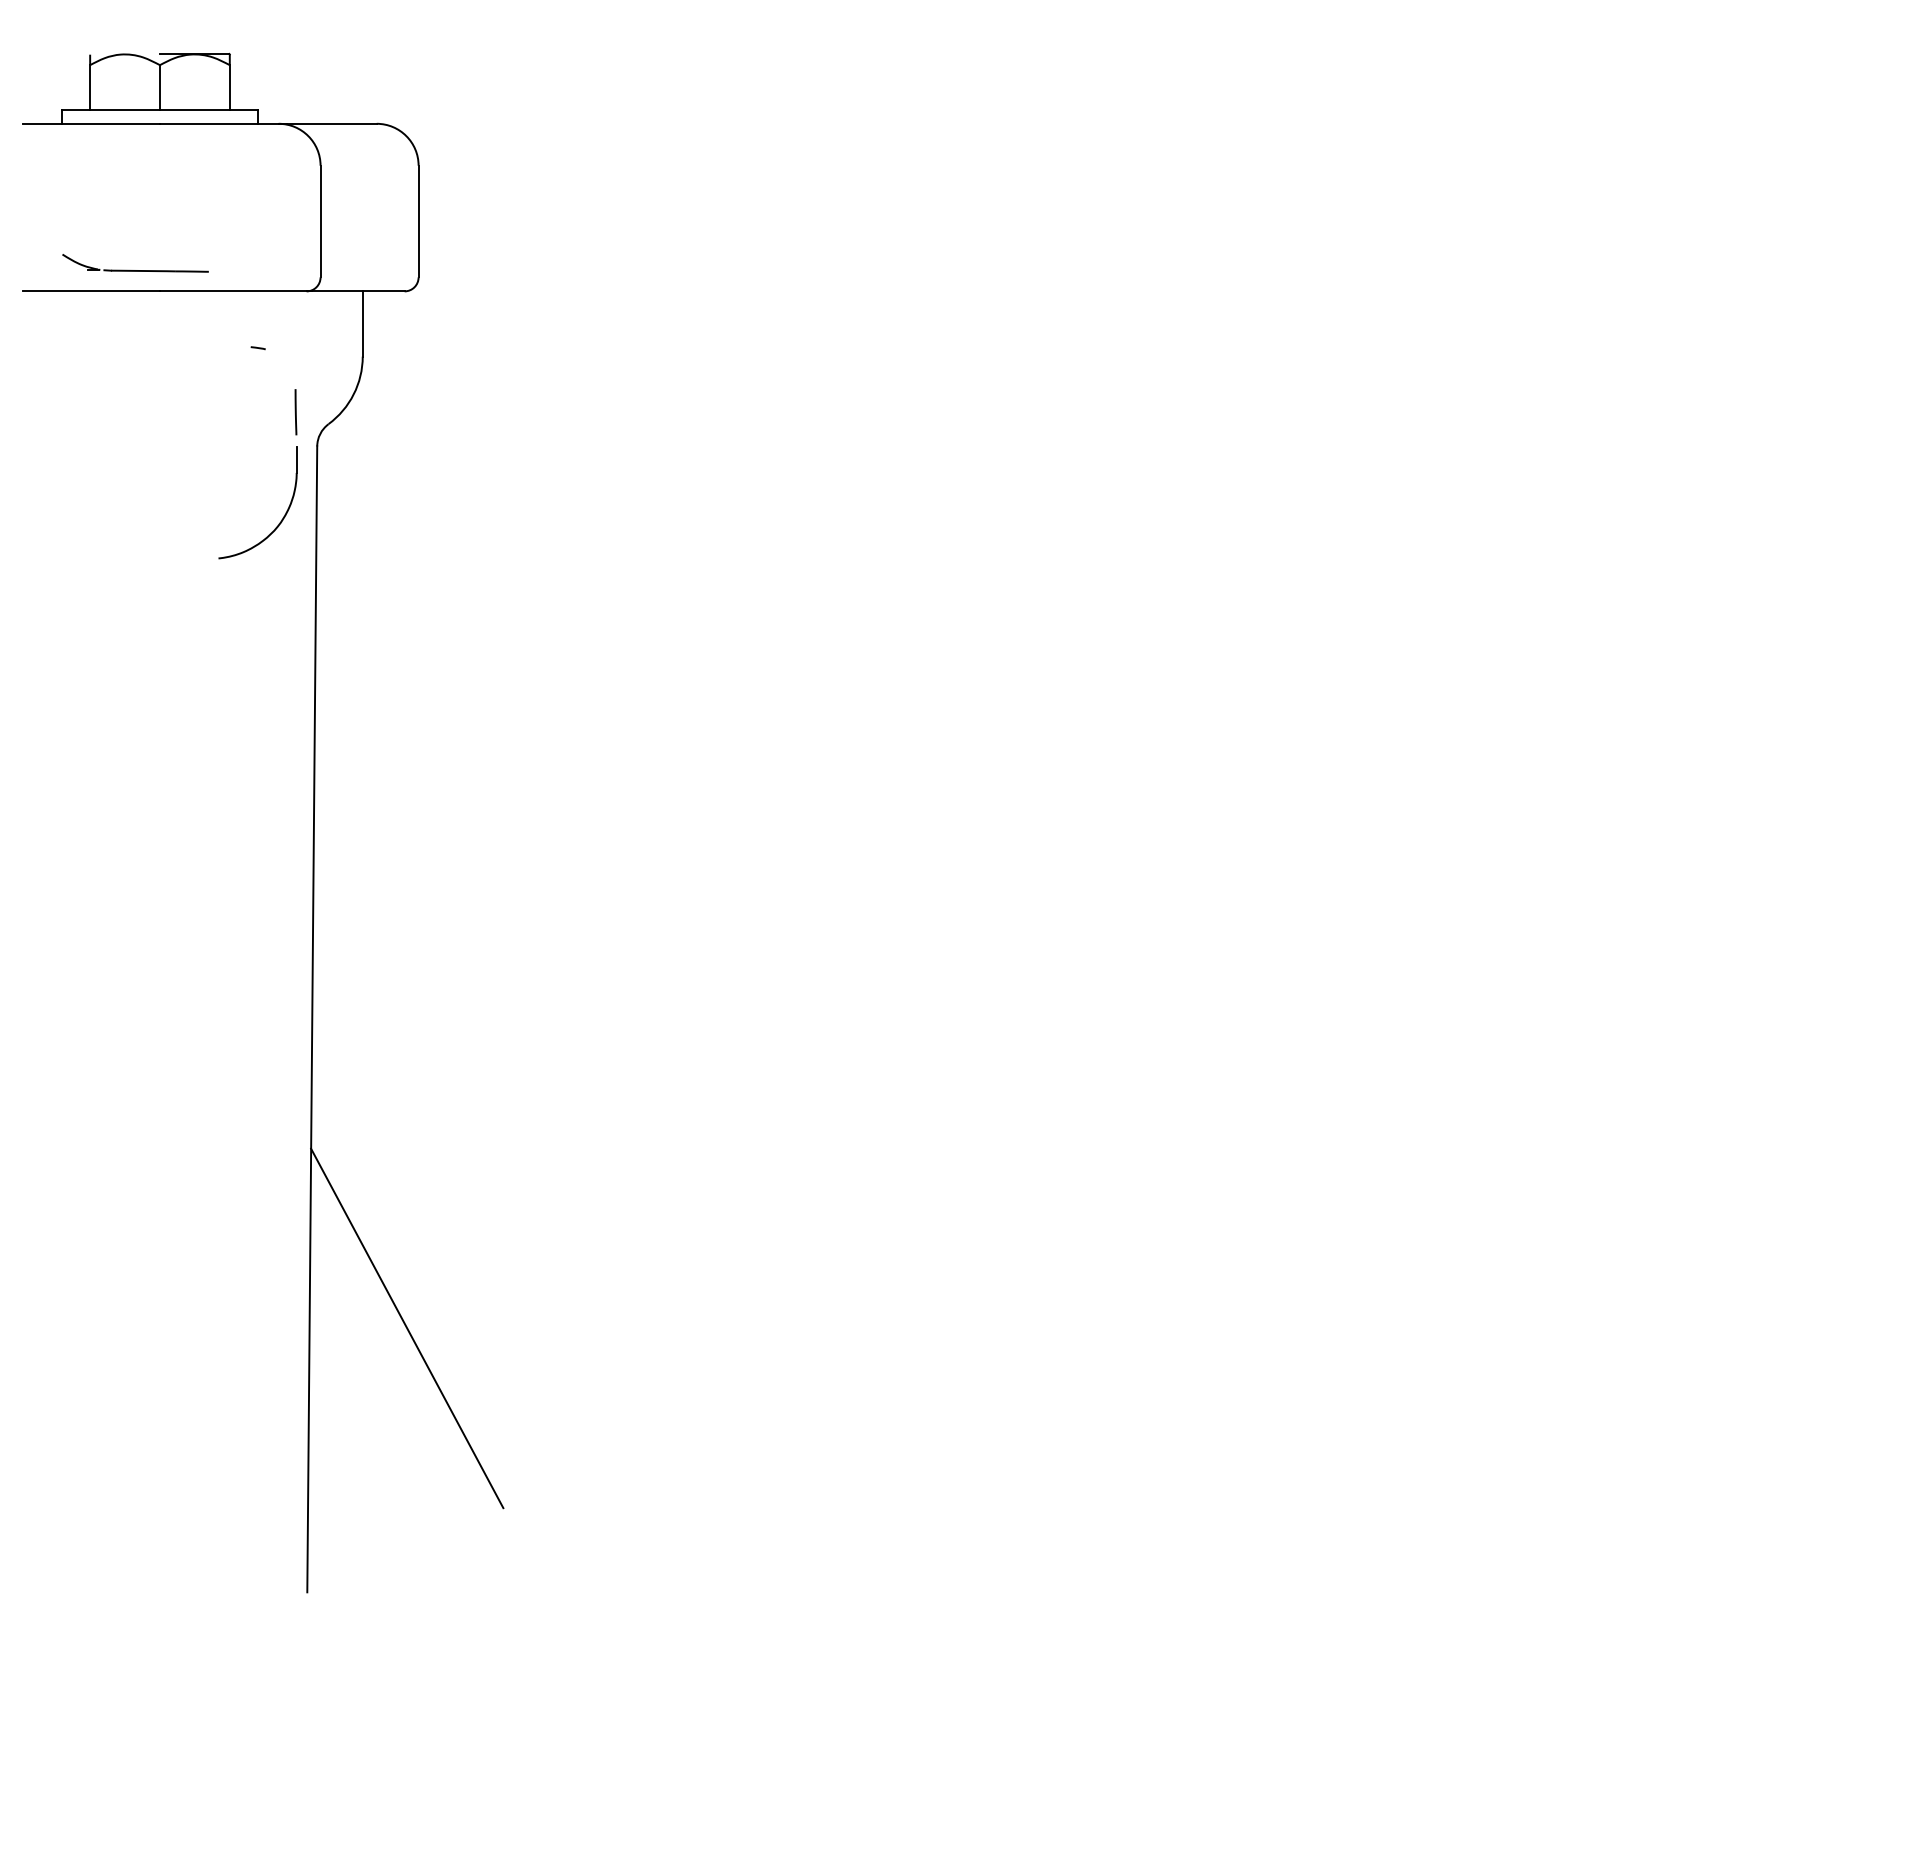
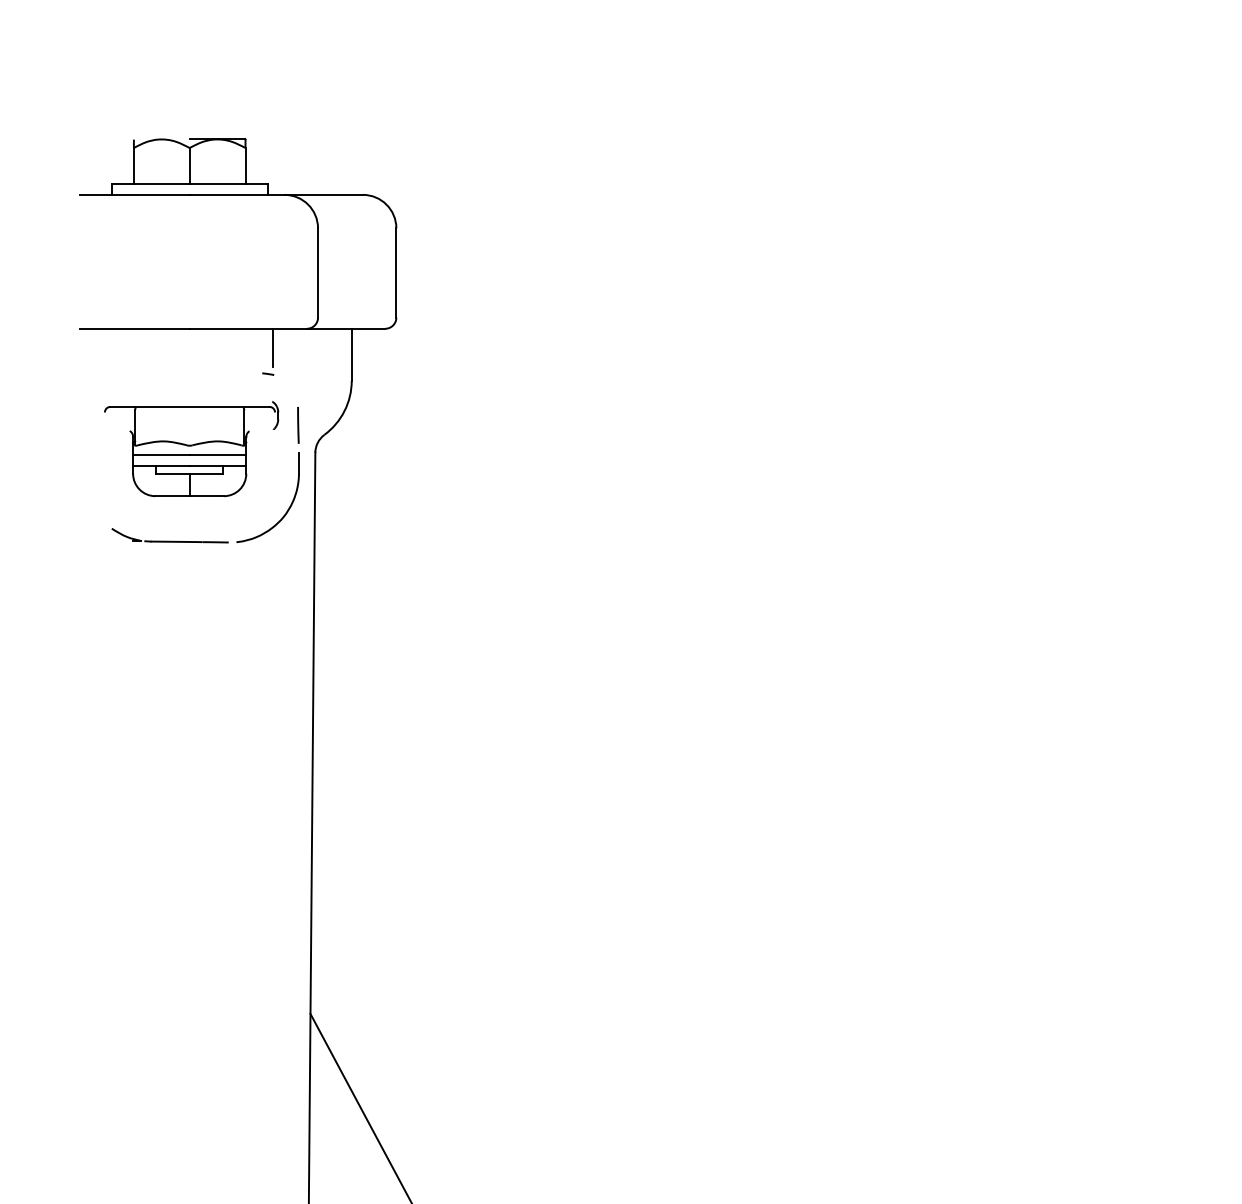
part: (135, 270) -> (170, 541), moved
line: (264, 315) -> (273, 348), added
part: (162, 441) -> (191, 448), added

